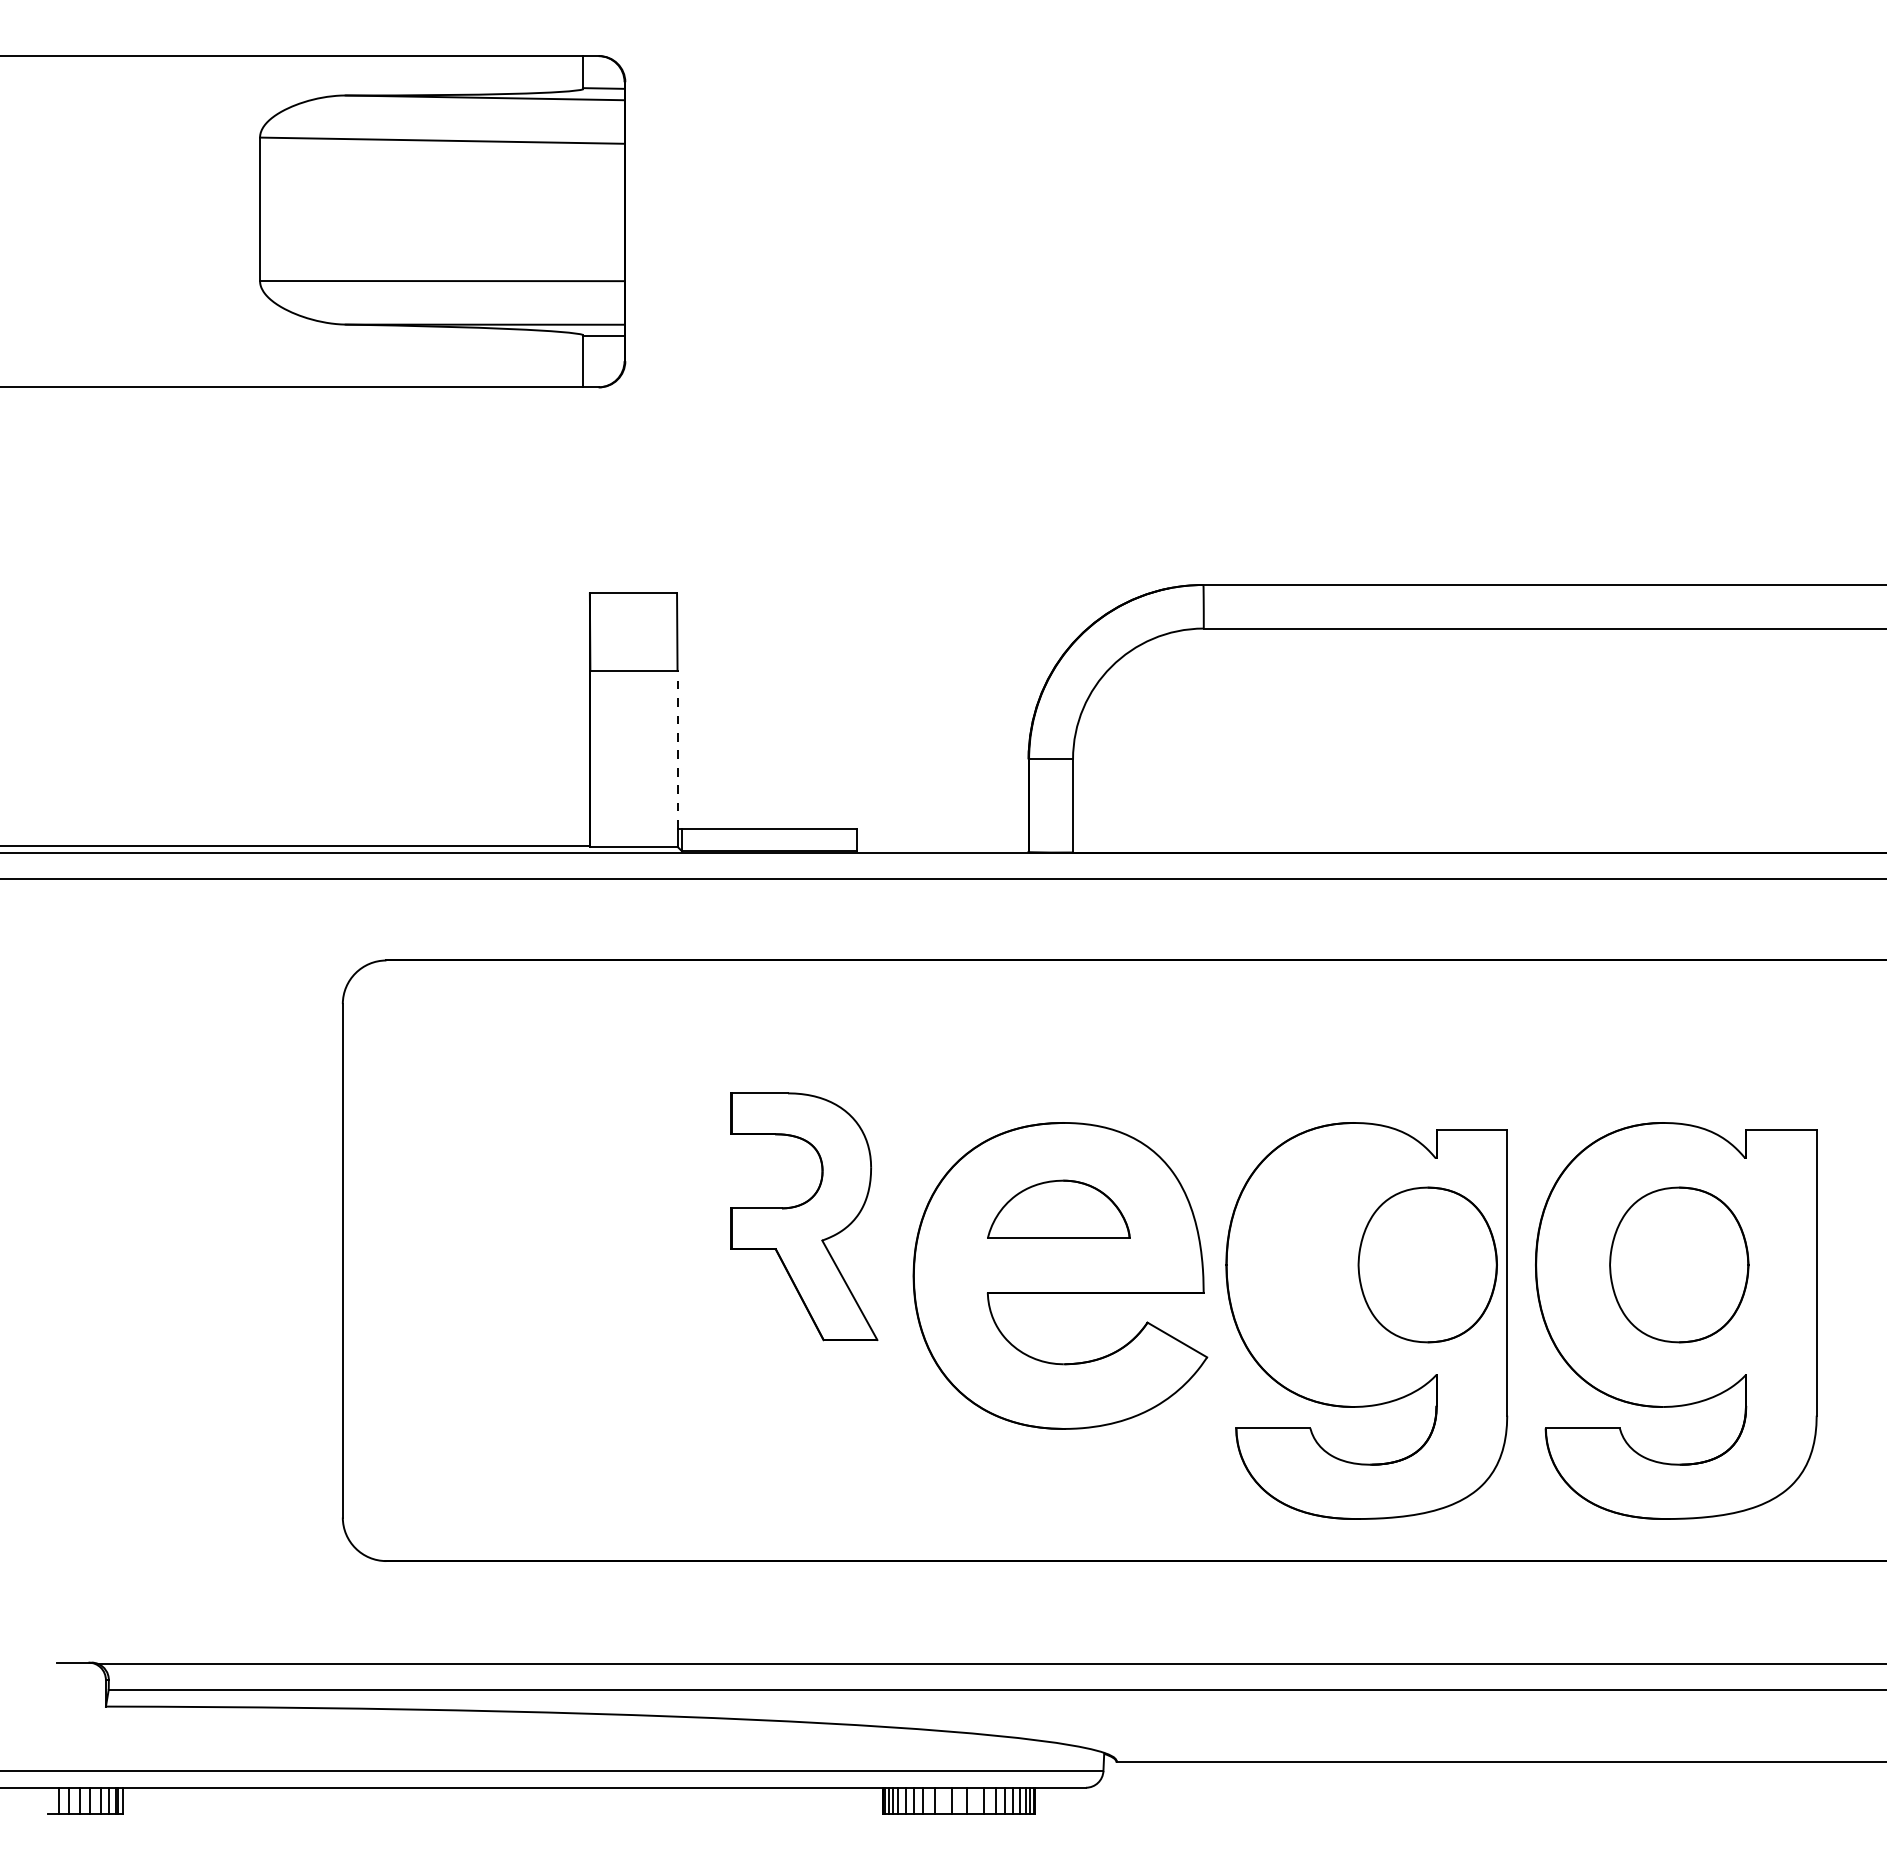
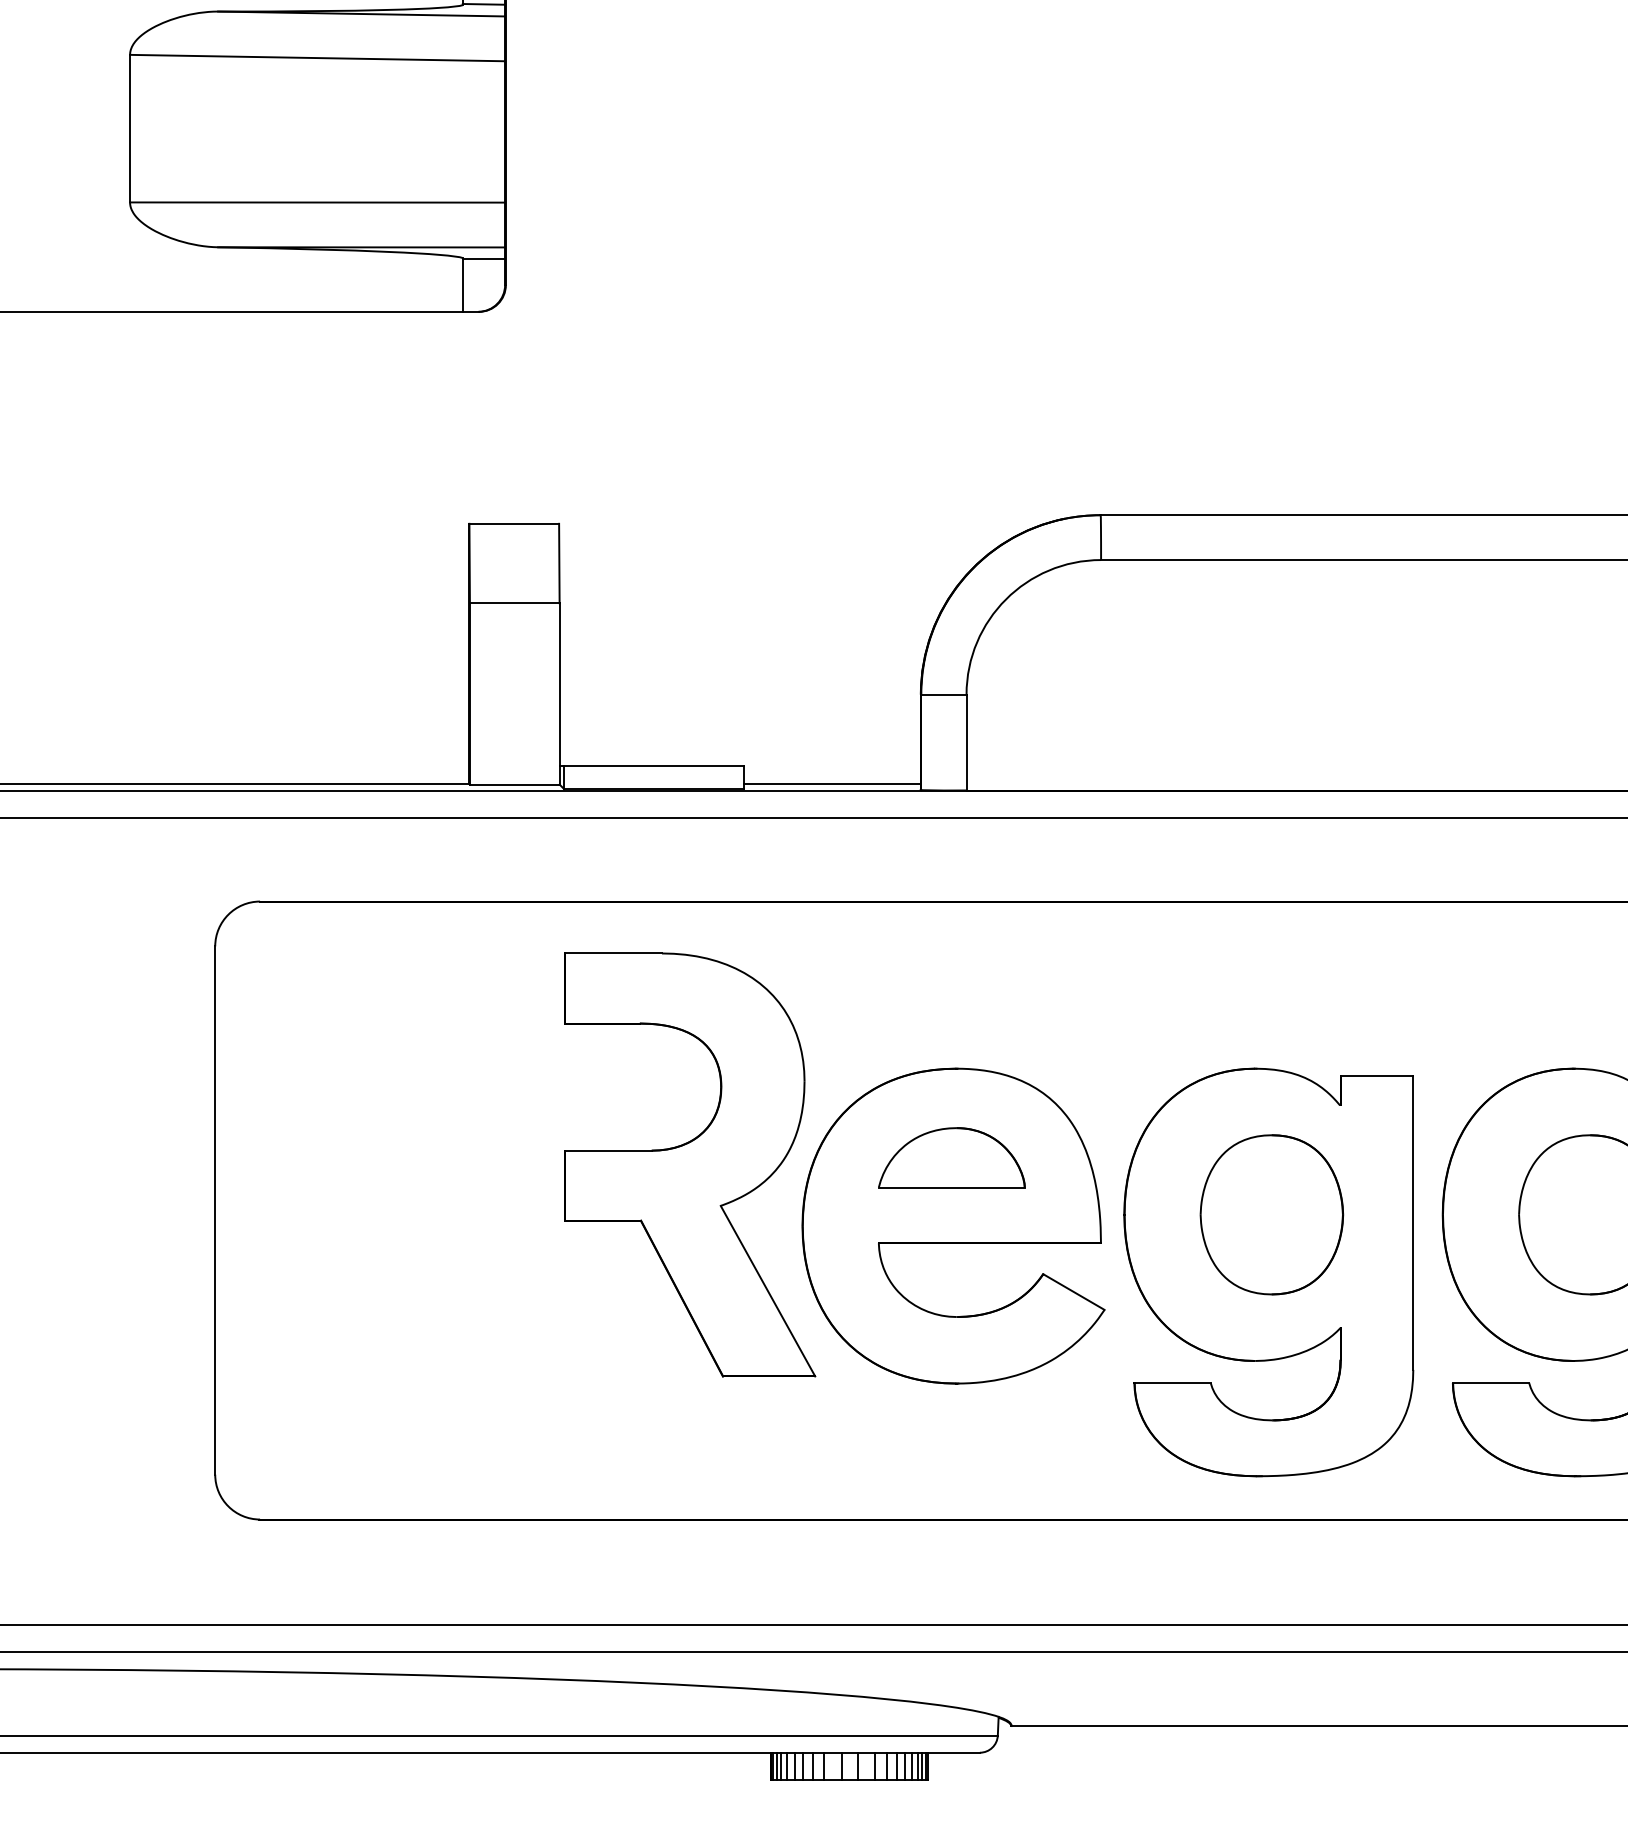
line: (677, 749) -> (559, 684), dashed -> solid
line: (942, 846) -> (832, 784), added
part: (804, 1216) -> (690, 1164), size x1.67
part: (1427, 1264) -> (1271, 1214), moved

